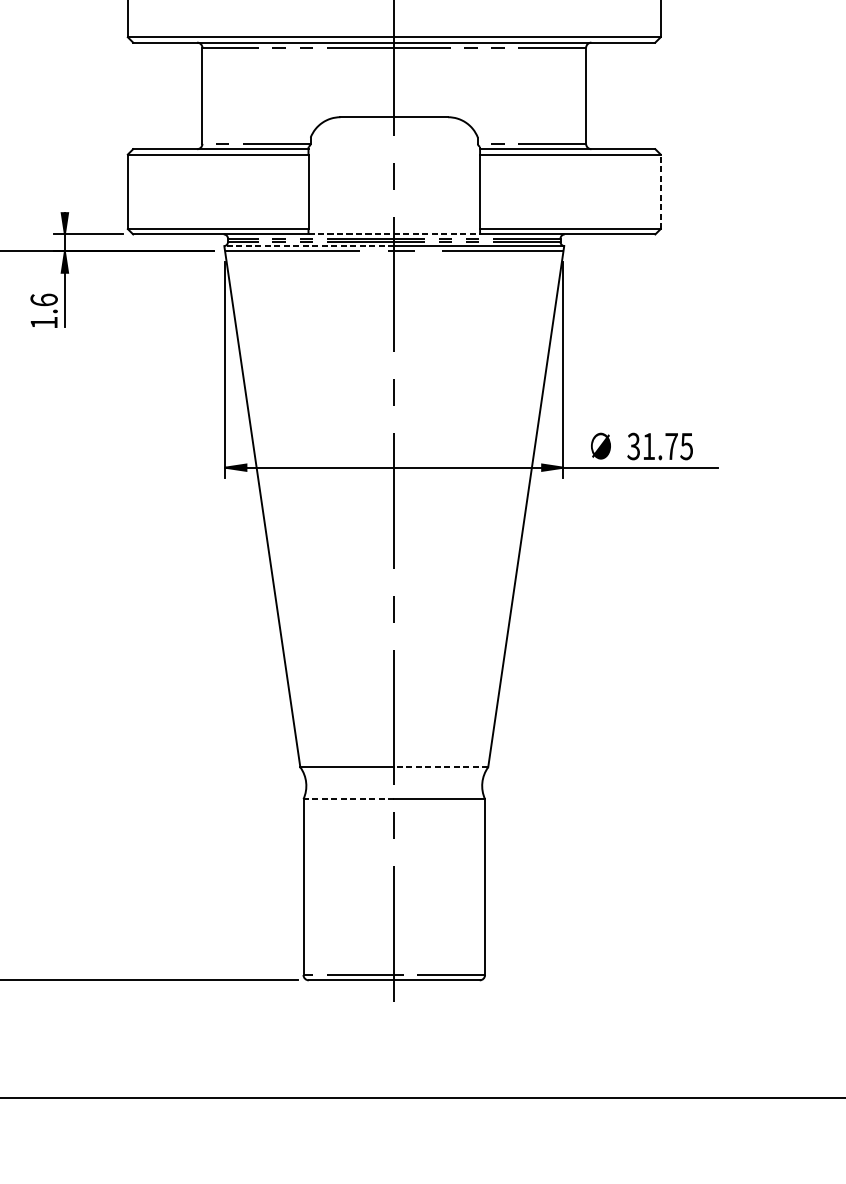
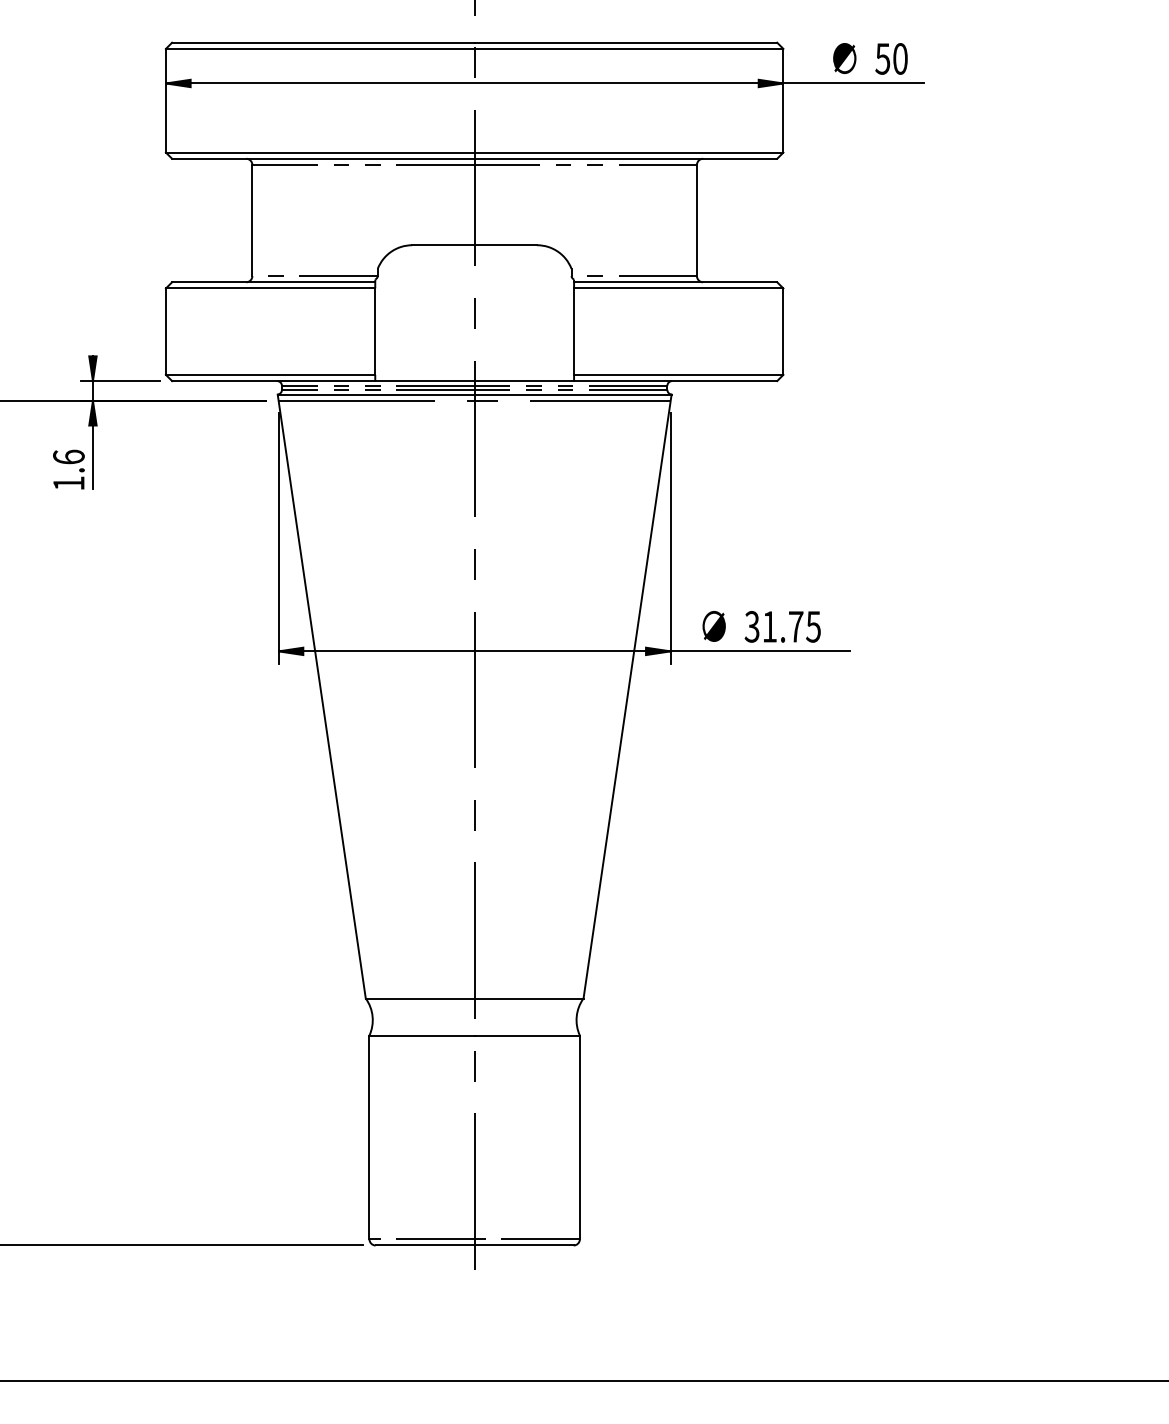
line: (660, 191) -> (783, 331), dashed -> solid
line: (394, 234) -> (475, 381), dashed -> solid
line: (308, 246) -> (375, 394), dashed -> solid
line: (440, 767) -> (528, 998), dashed -> solid
line: (349, 799) -> (422, 1035), dashed -> solid

